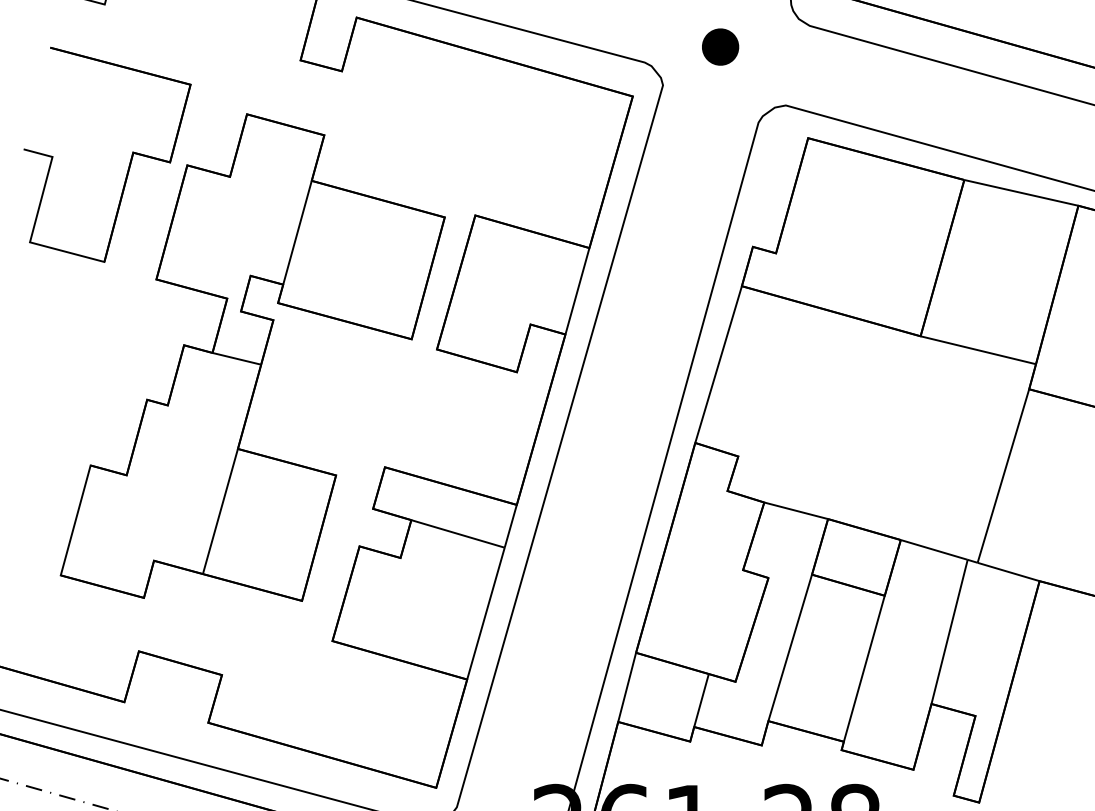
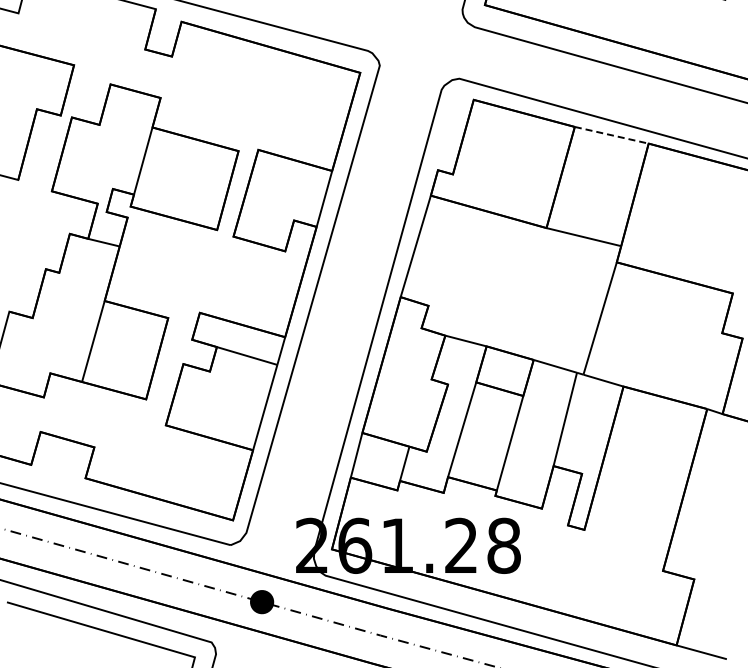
part: (721, 46) -> (417, 40), removed
line: (1020, 193) -> (611, 135), solid -> dashed

